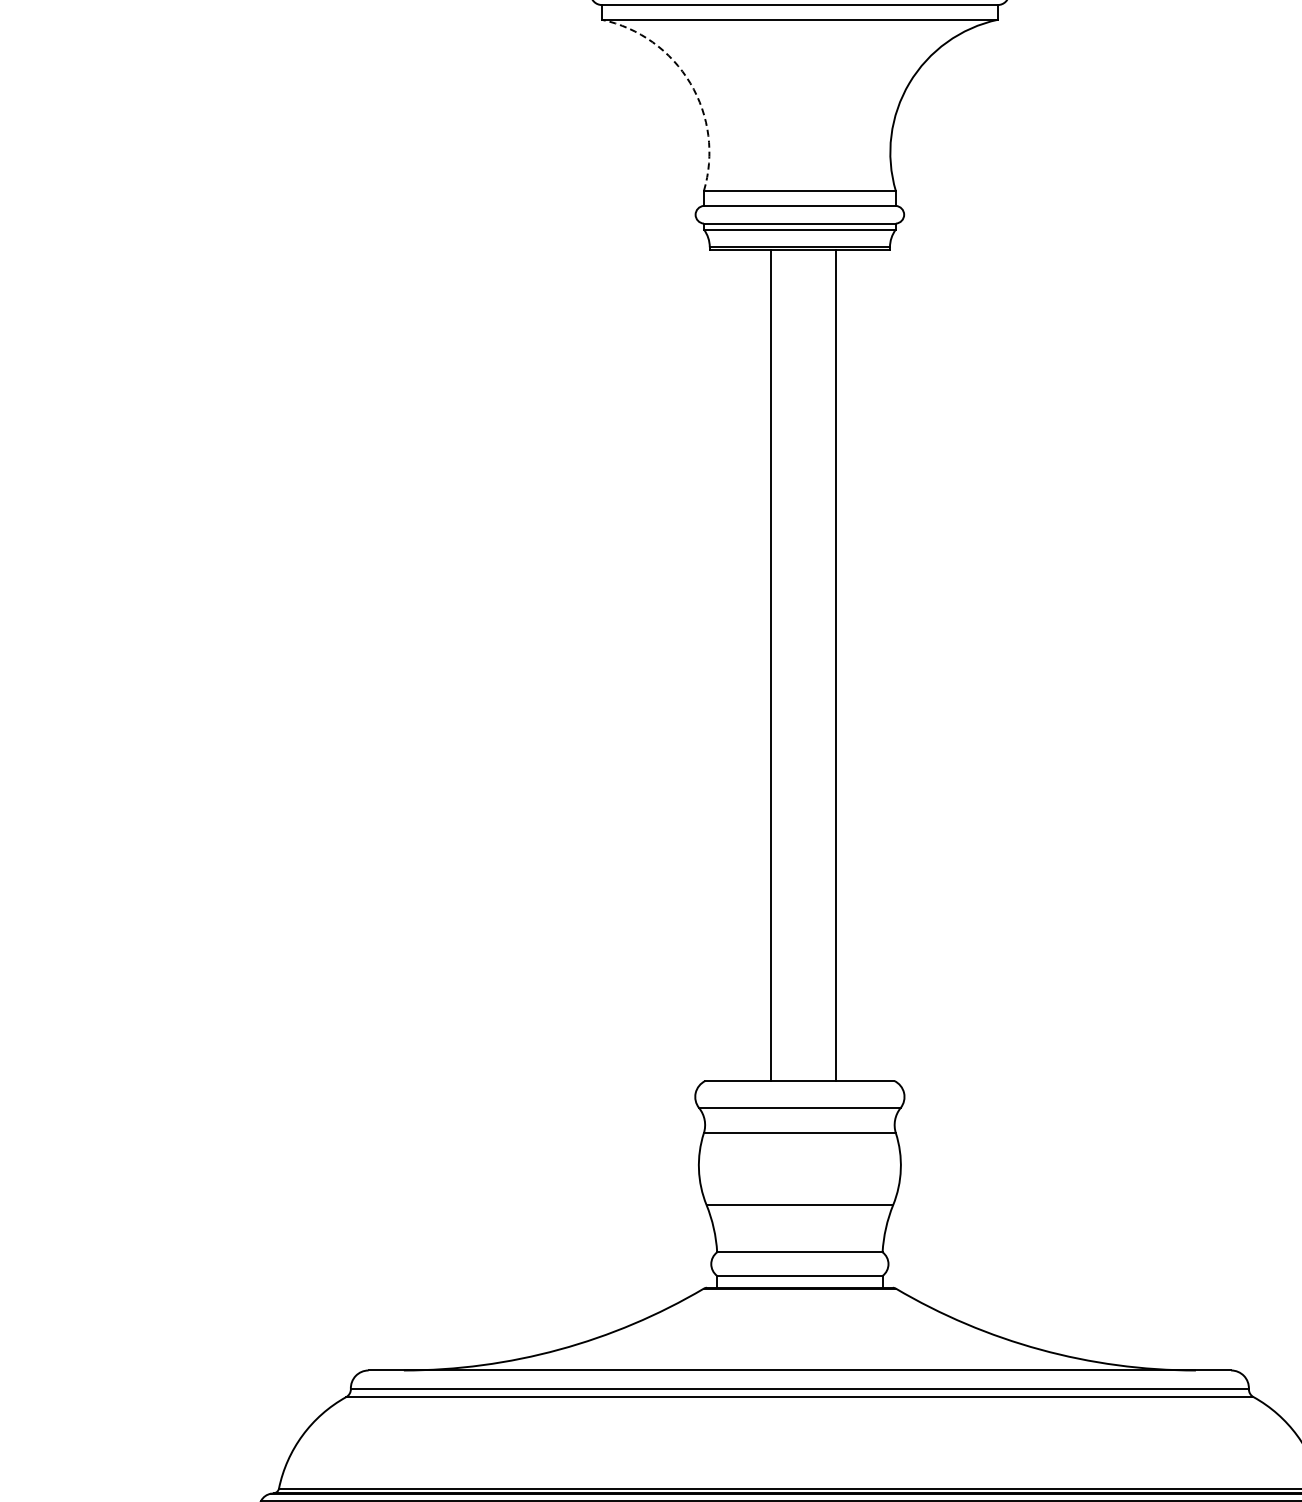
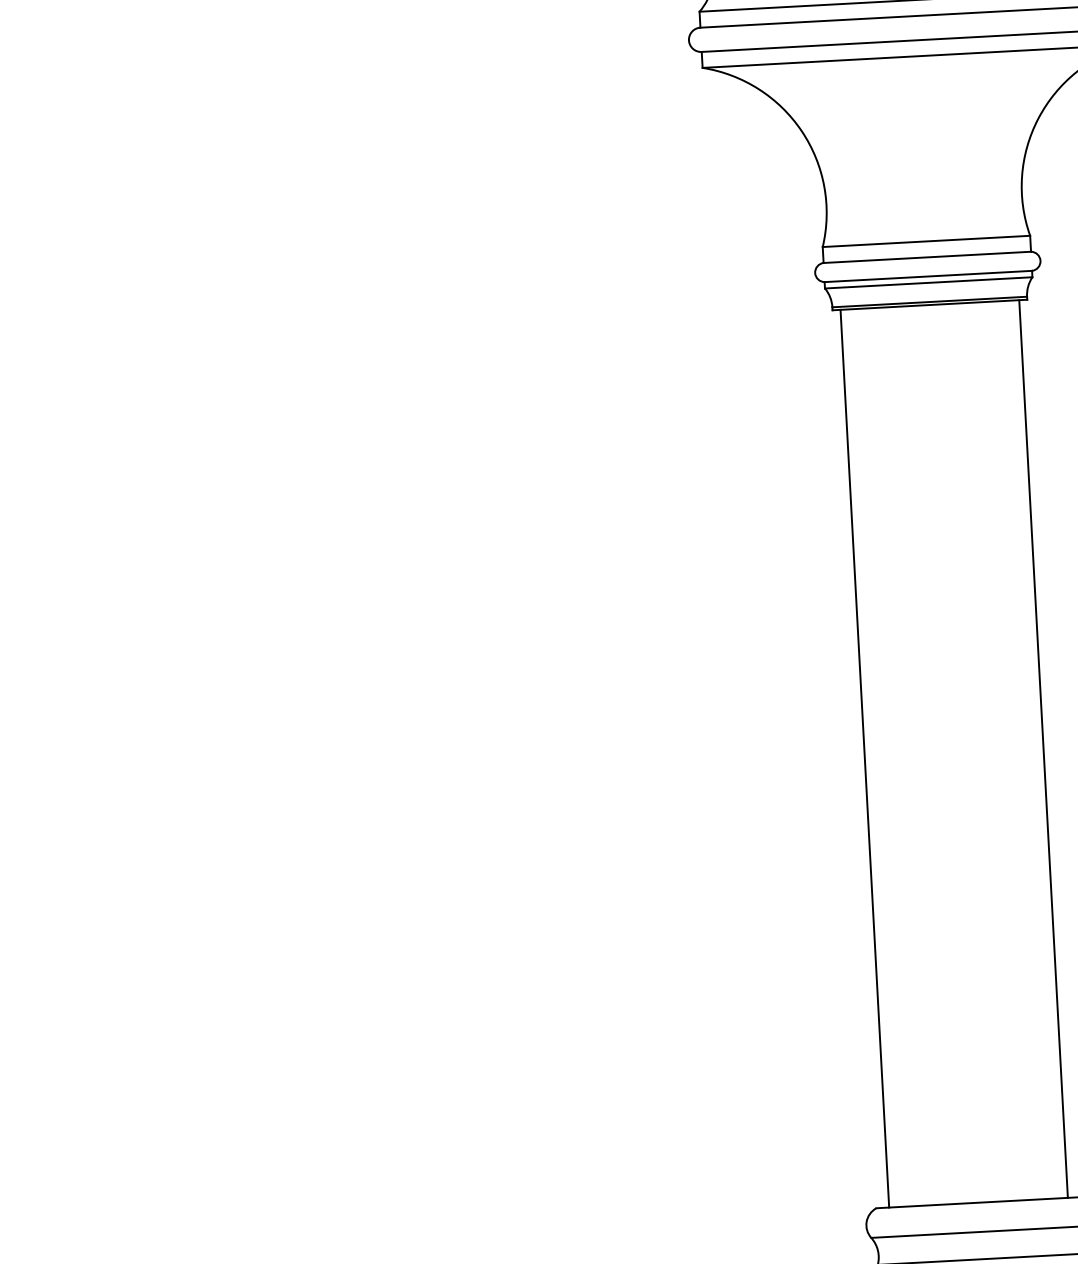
arc: (690, 83) -> (801, 131), dashed -> solid
line: (771, 665) -> (865, 758), moved
line: (835, 665) -> (1043, 749), moved

